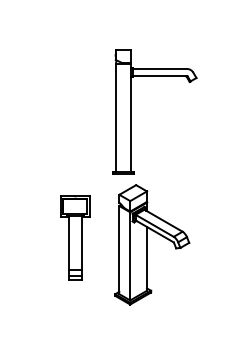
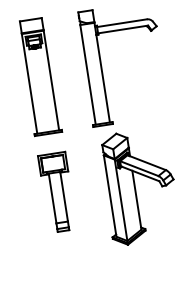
part: (64, 111) -> (39, 76), added
part: (75, 237) -> (57, 192), moved

